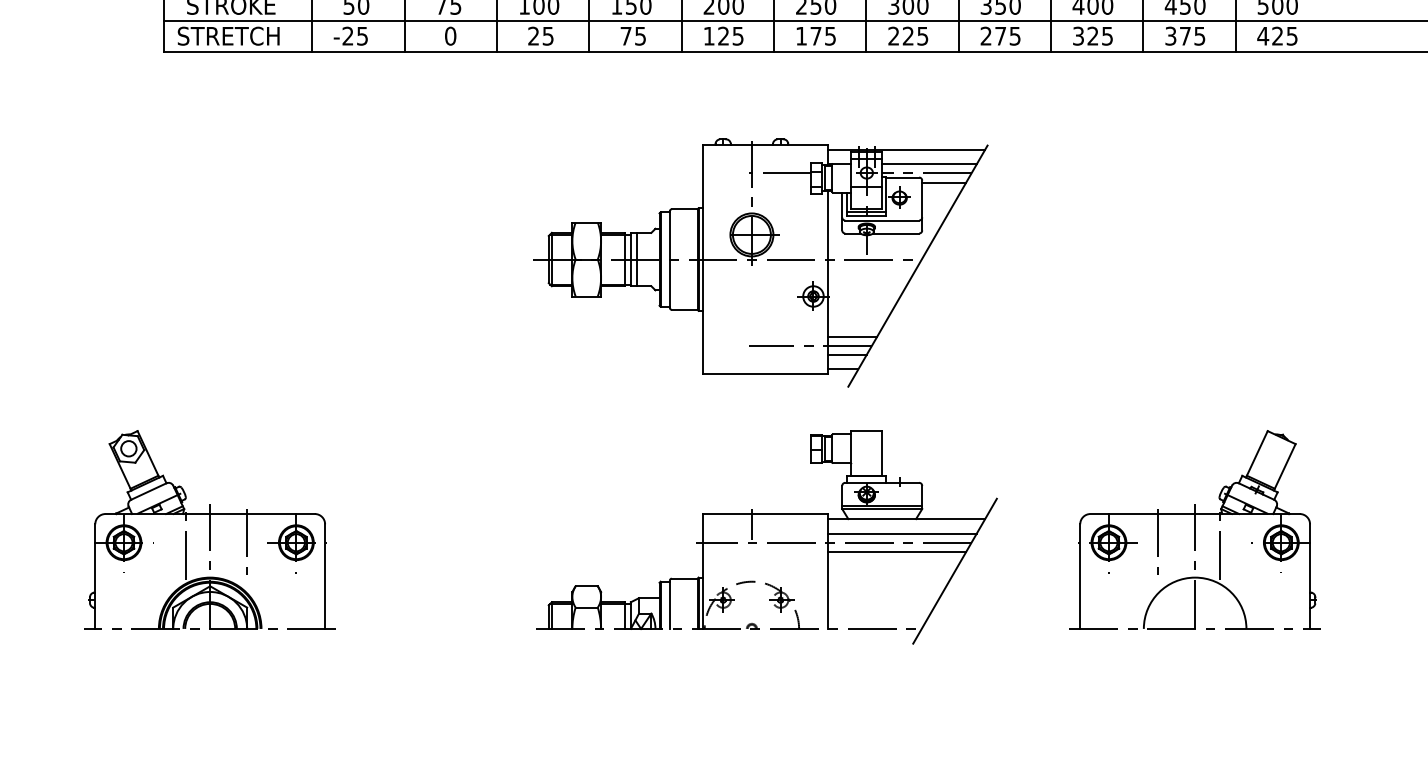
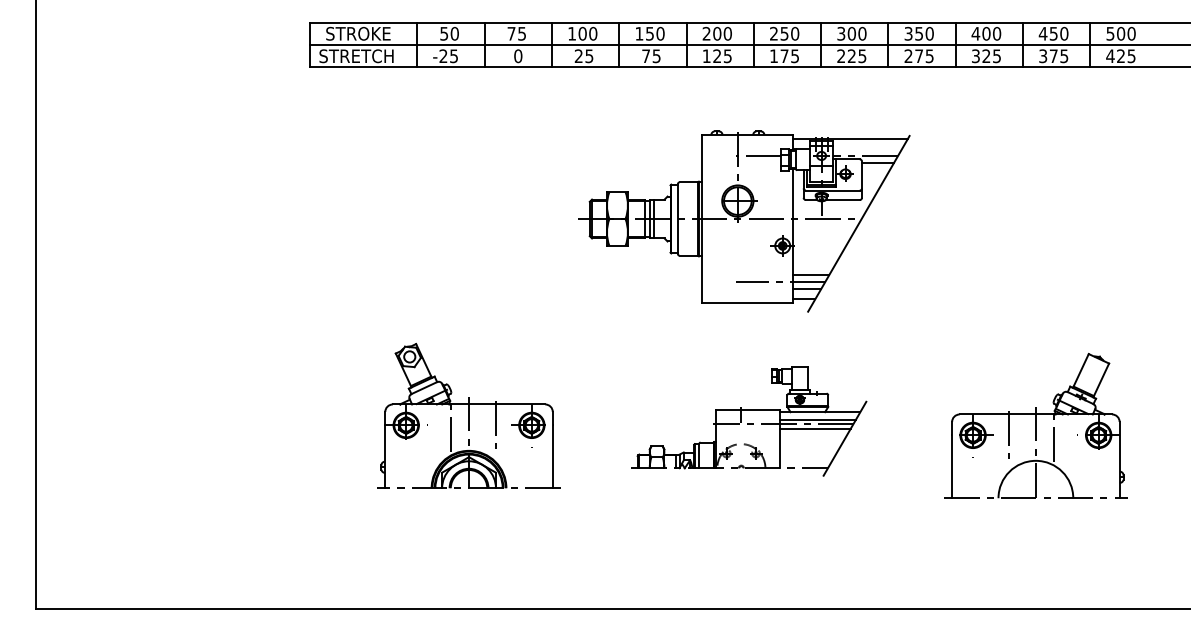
line: (928, 164) -> (866, 149), removed
part: (209, 529) -> (468, 415), moved
part: (1194, 529) -> (1035, 425), moved
part: (767, 537) -> (749, 421), size x0.7

